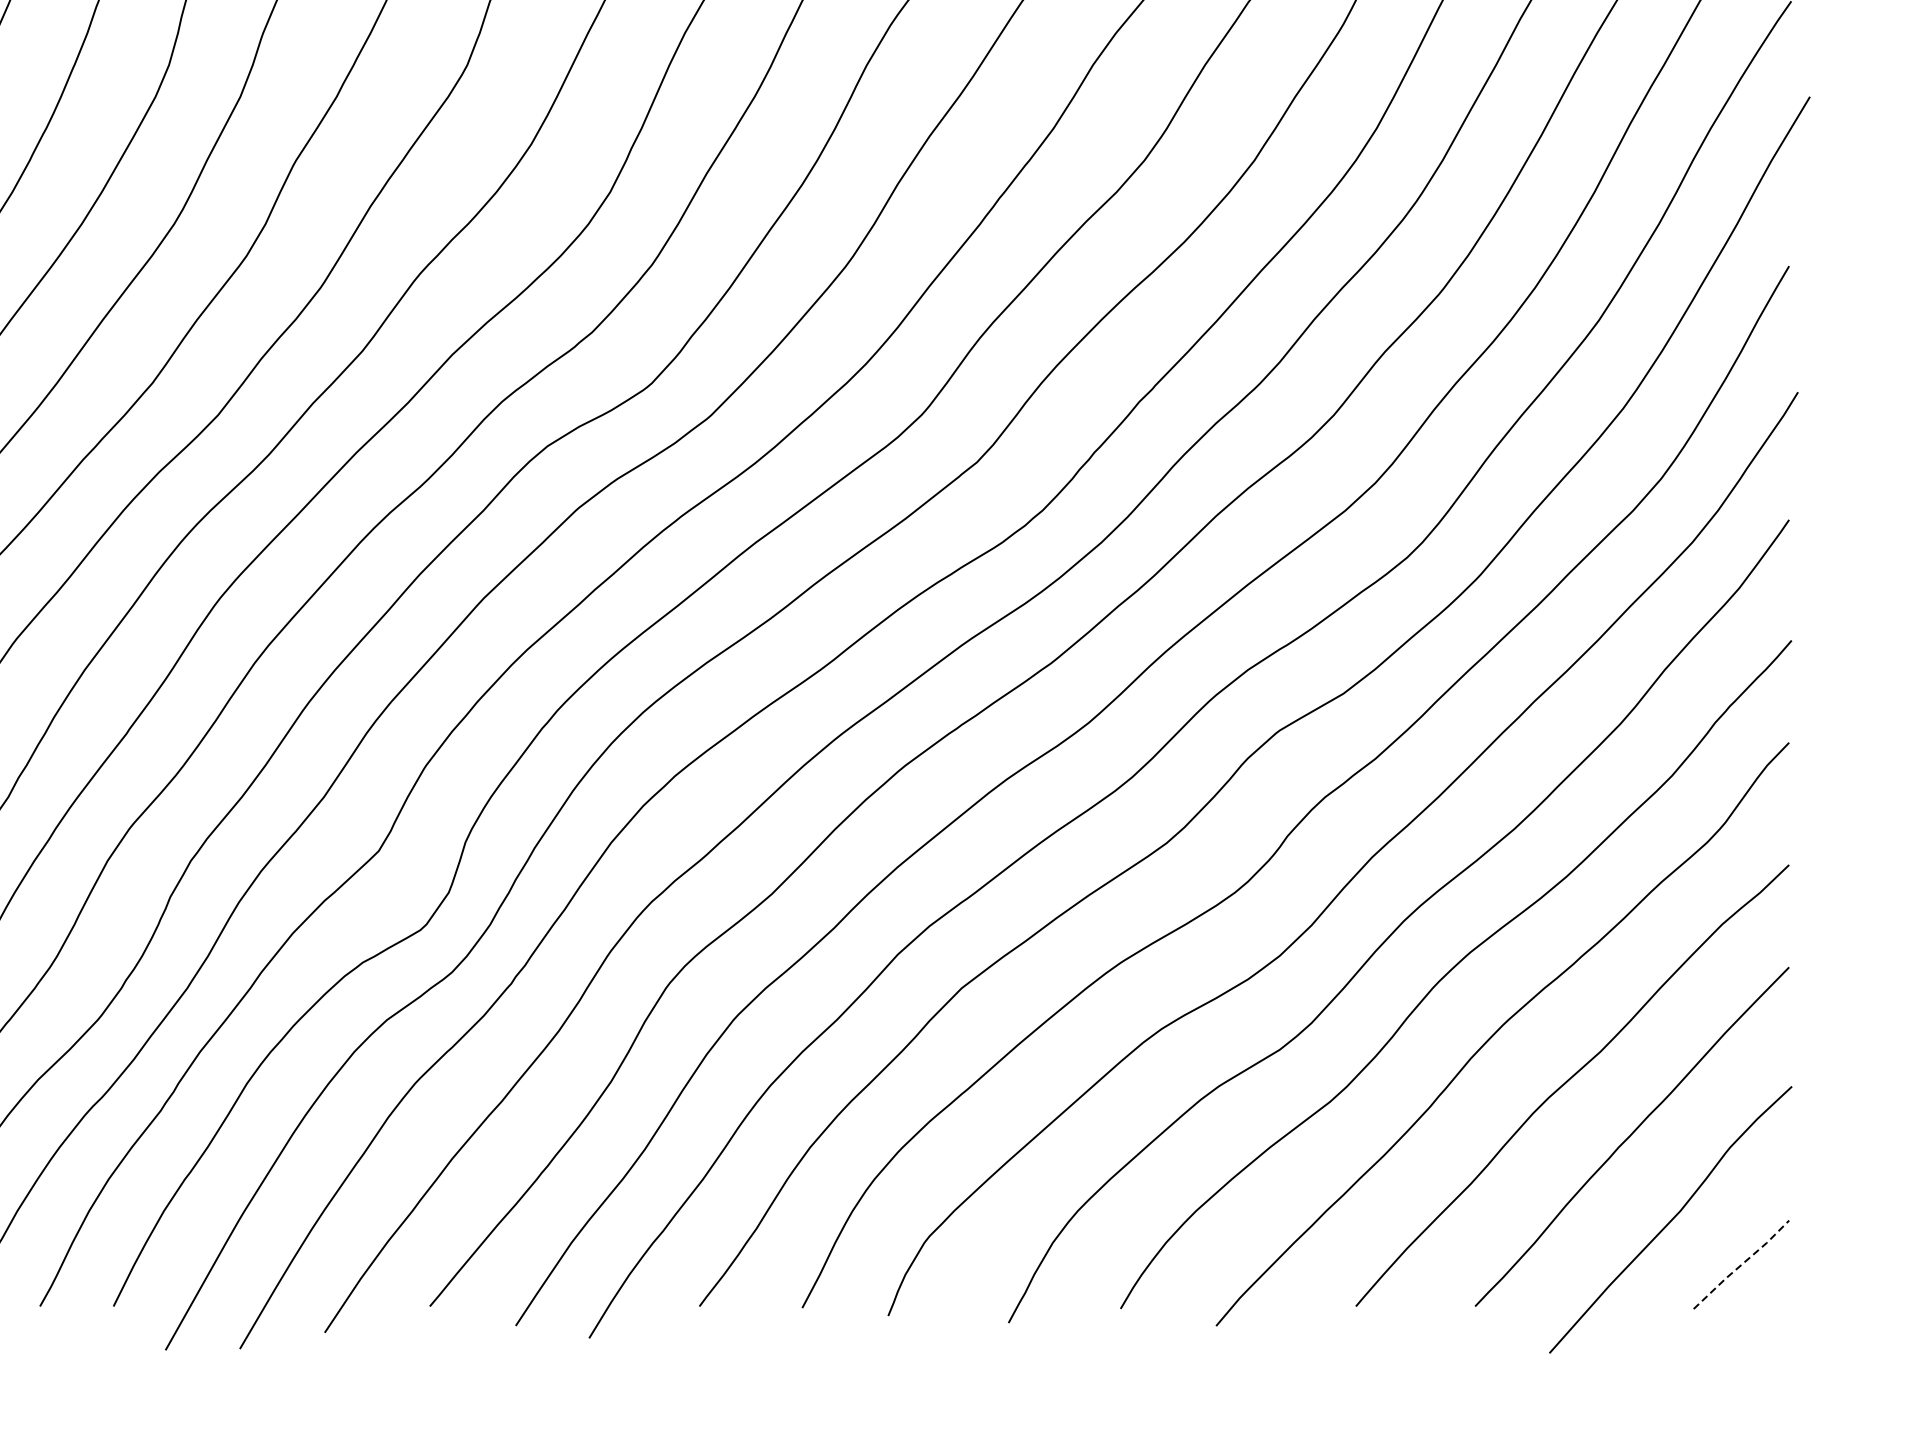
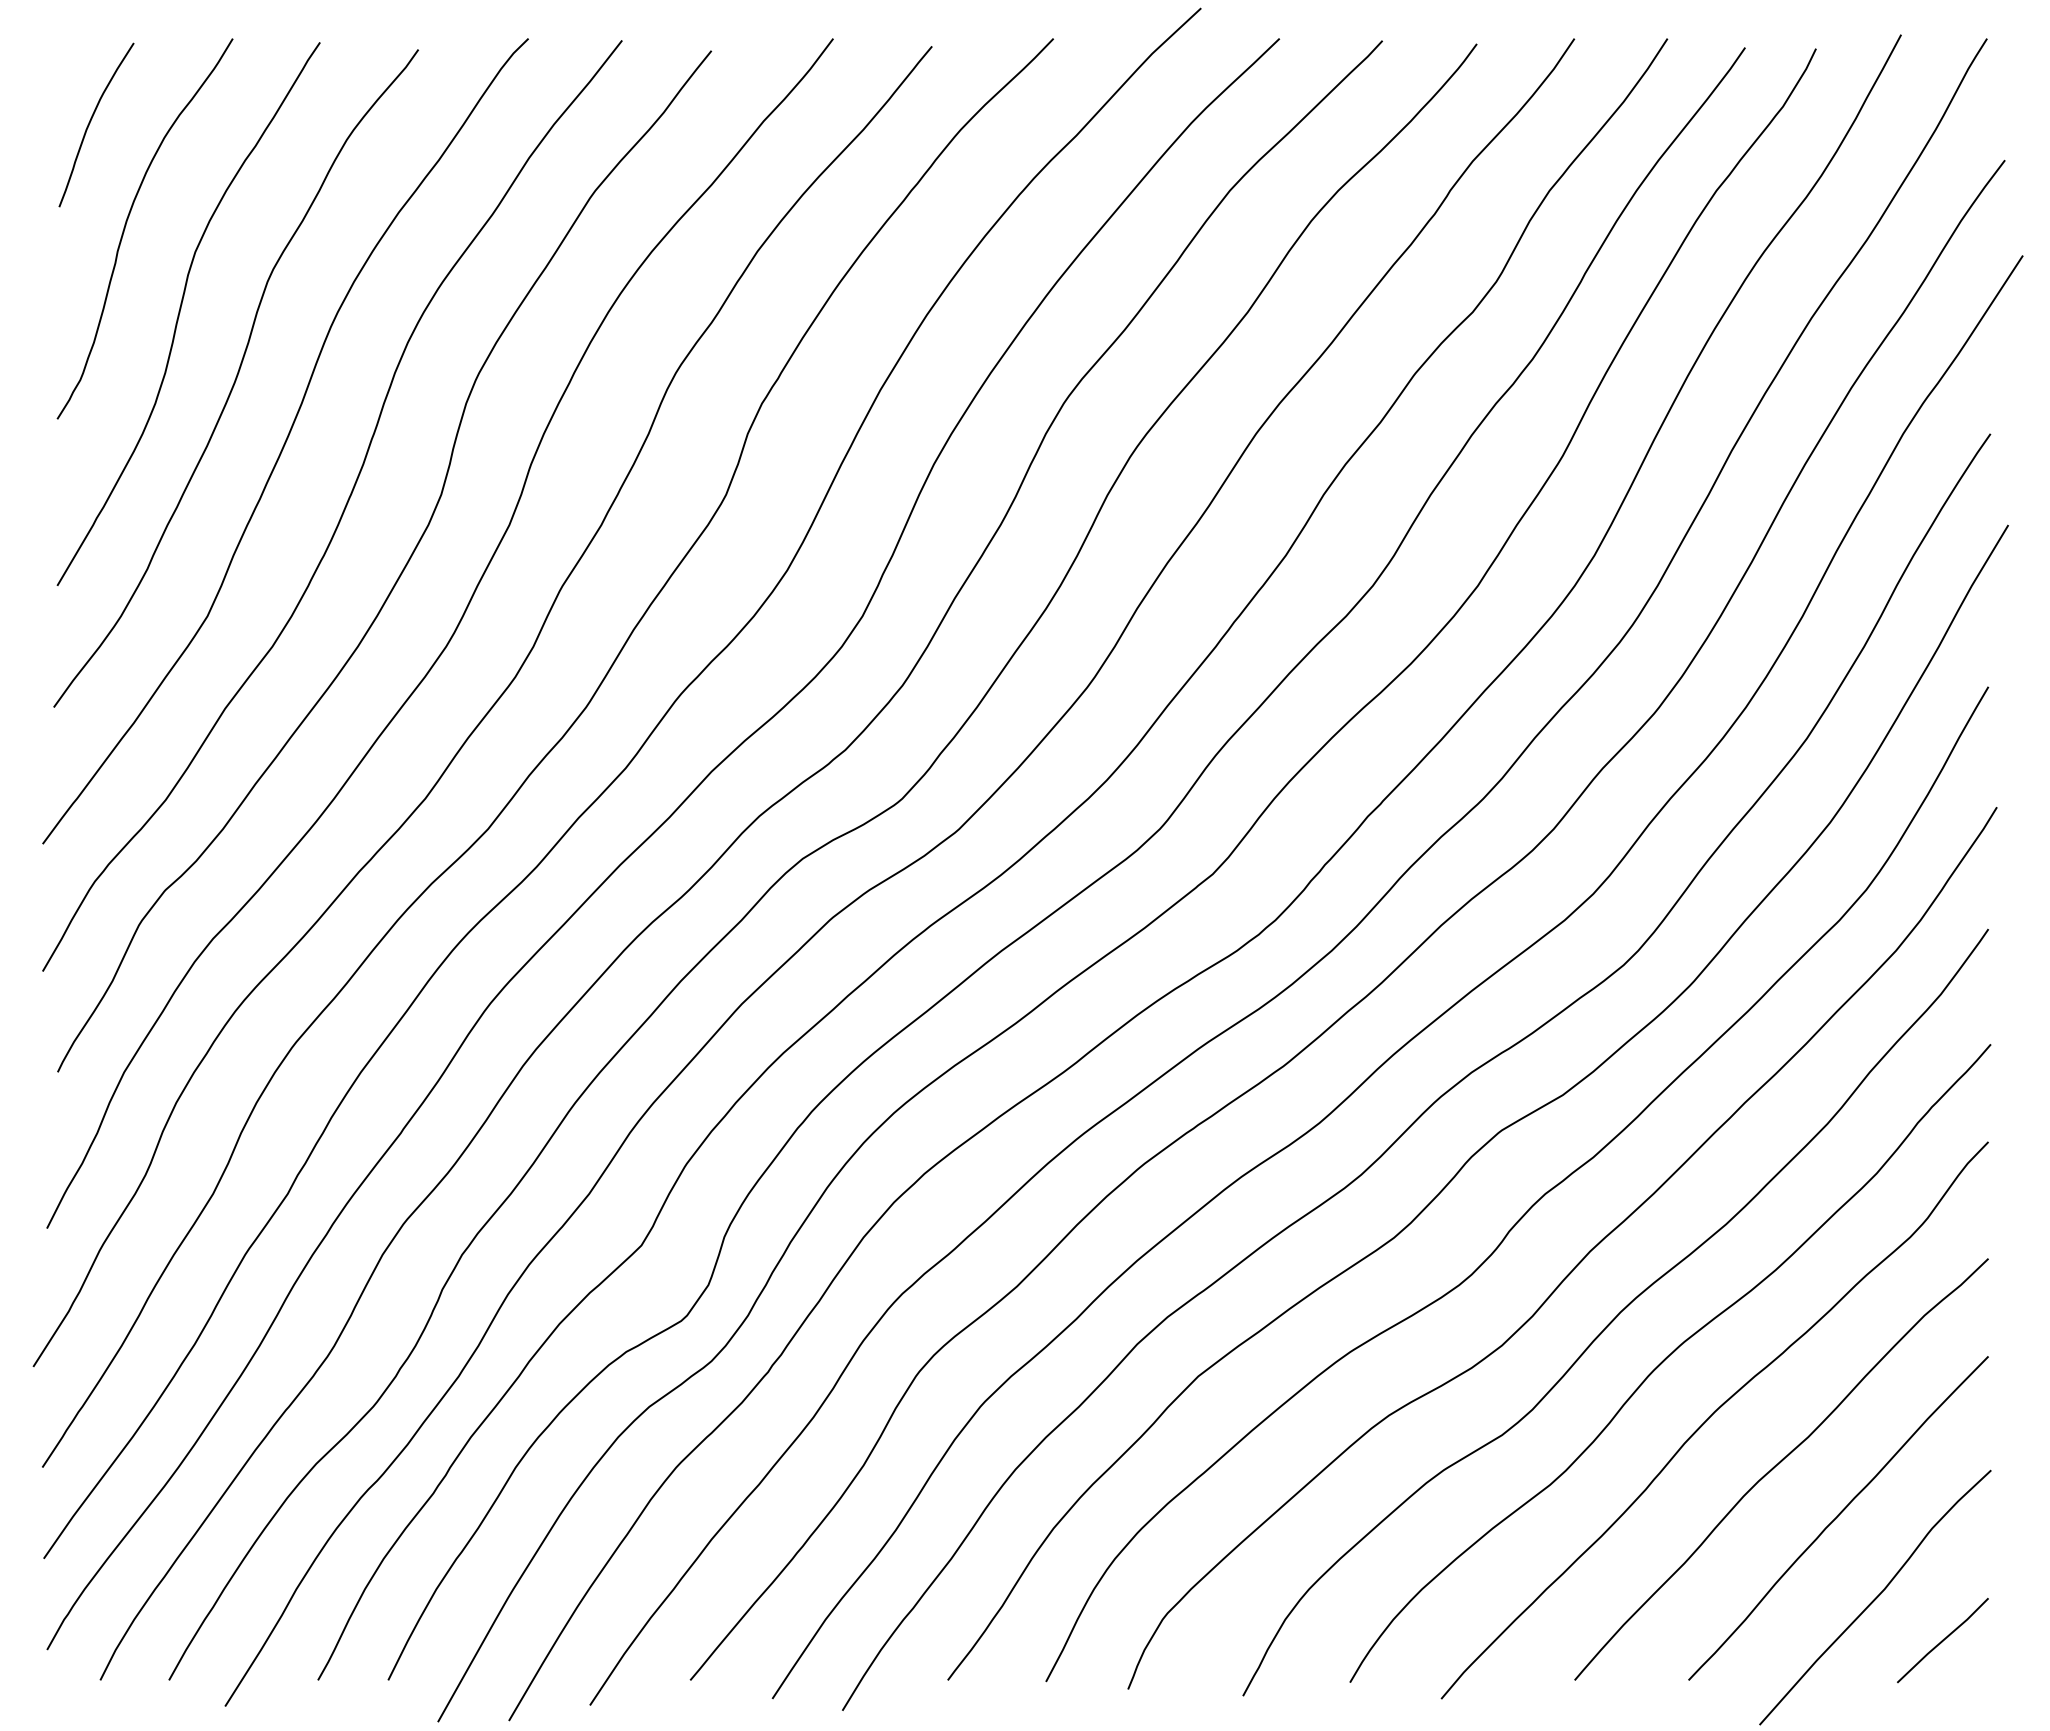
line: (1742, 1264) -> (1943, 1640), dashed -> solid

